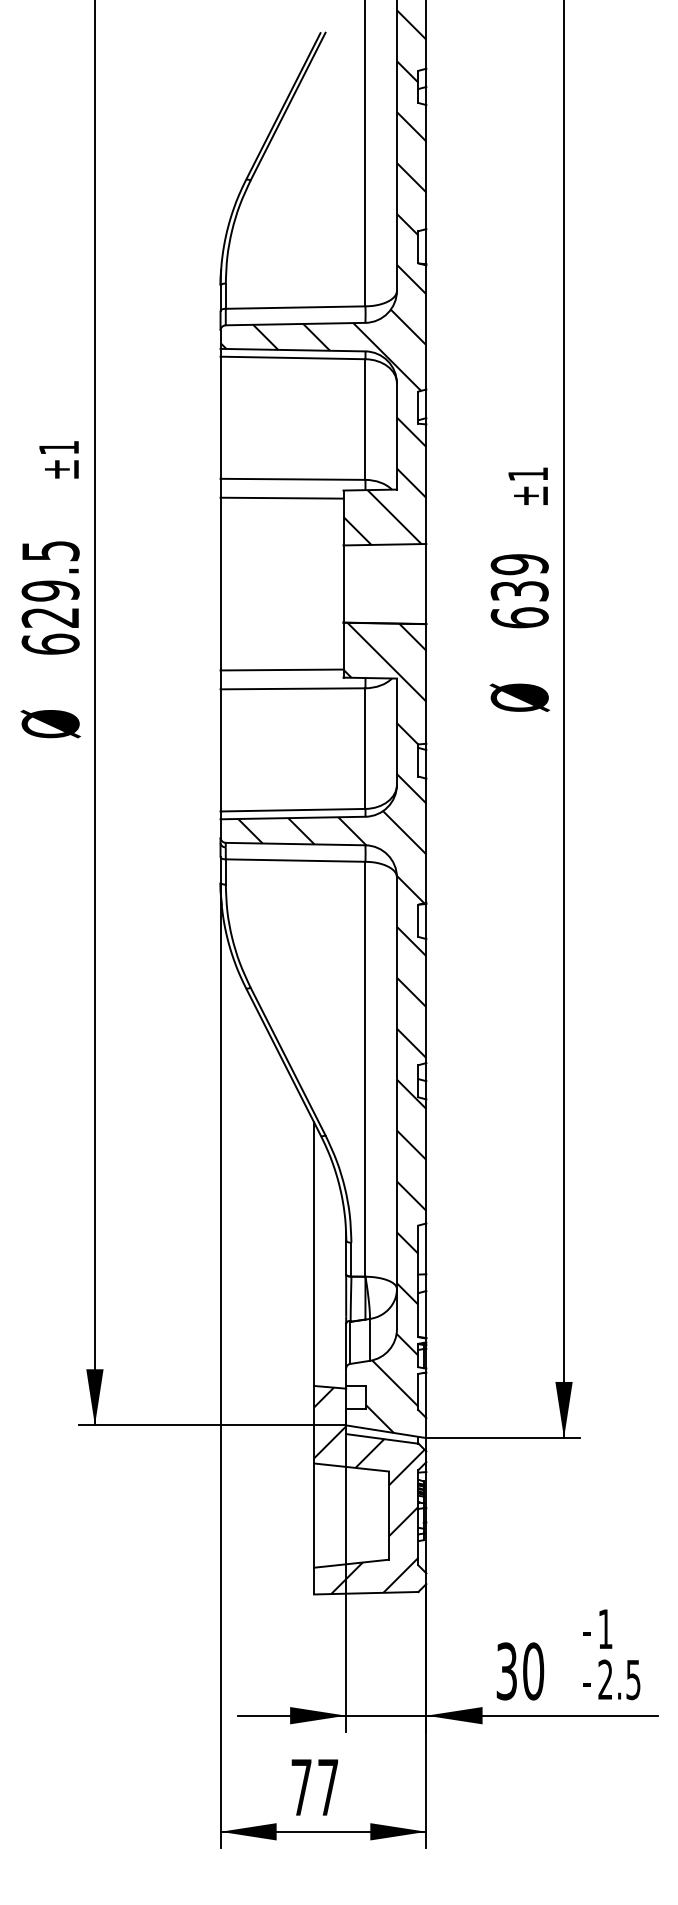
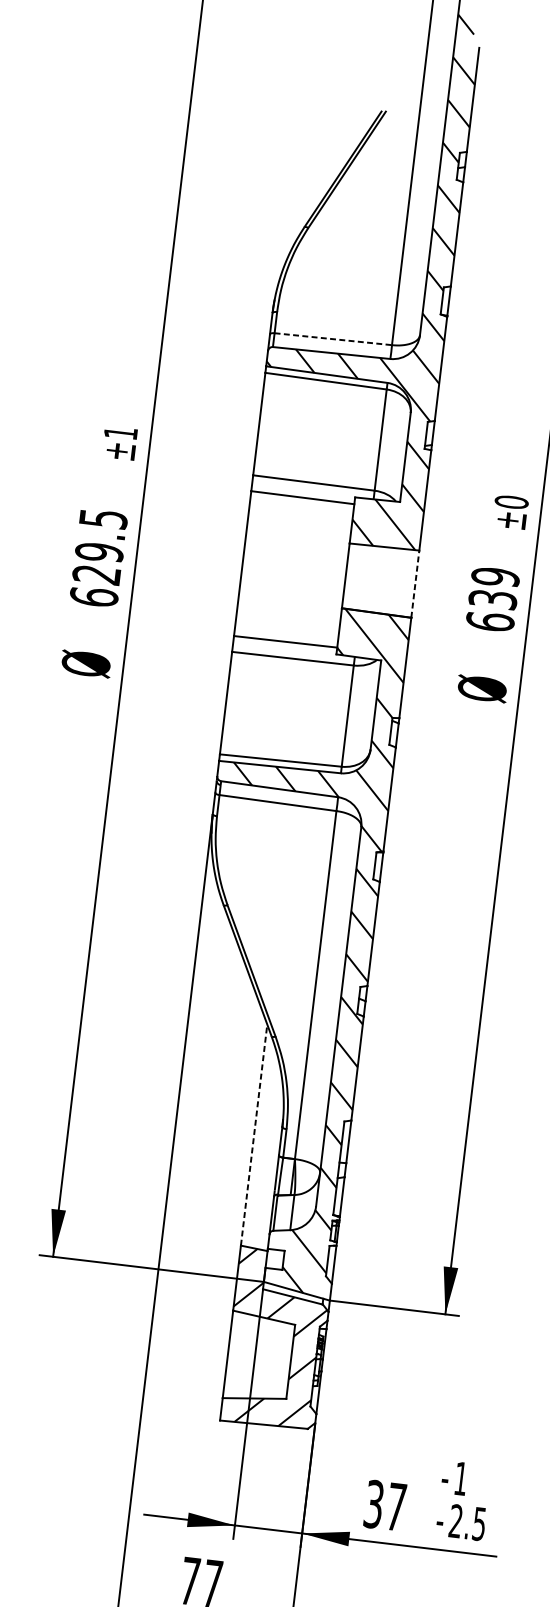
line: (295, 307) -> (333, 339), solid -> dashed
text: (527, 474) -> (511, 502), ±1 -> ±0
line: (426, 583) -> (415, 583), solid -> dashed
line: (314, 1254) -> (254, 1135), solid -> dashed
text: (533, 1671) -> (396, 1507), 30 -> 37

